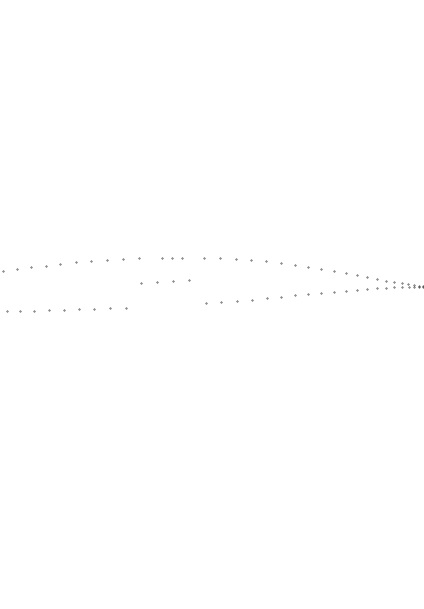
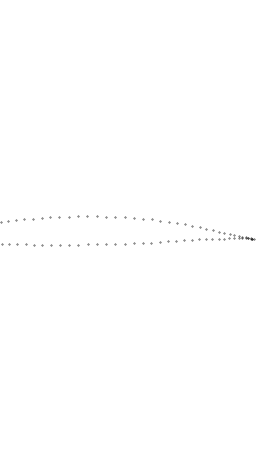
part: (172, 257) -> (106, 216), size x1.67
part: (164, 281) -> (101, 244), moved

